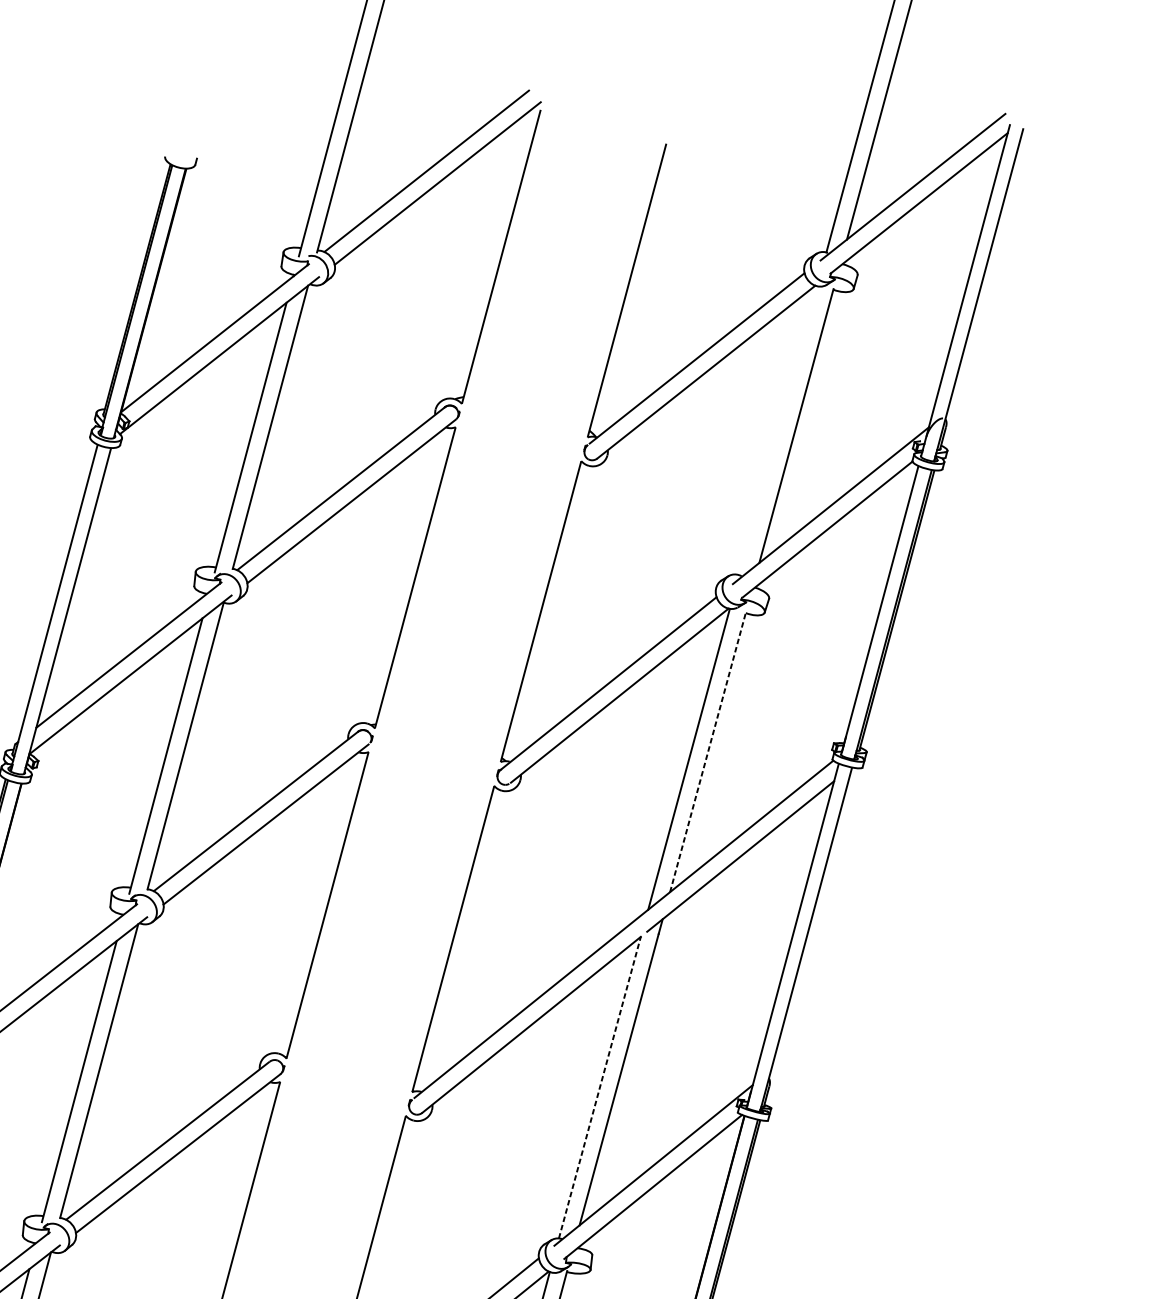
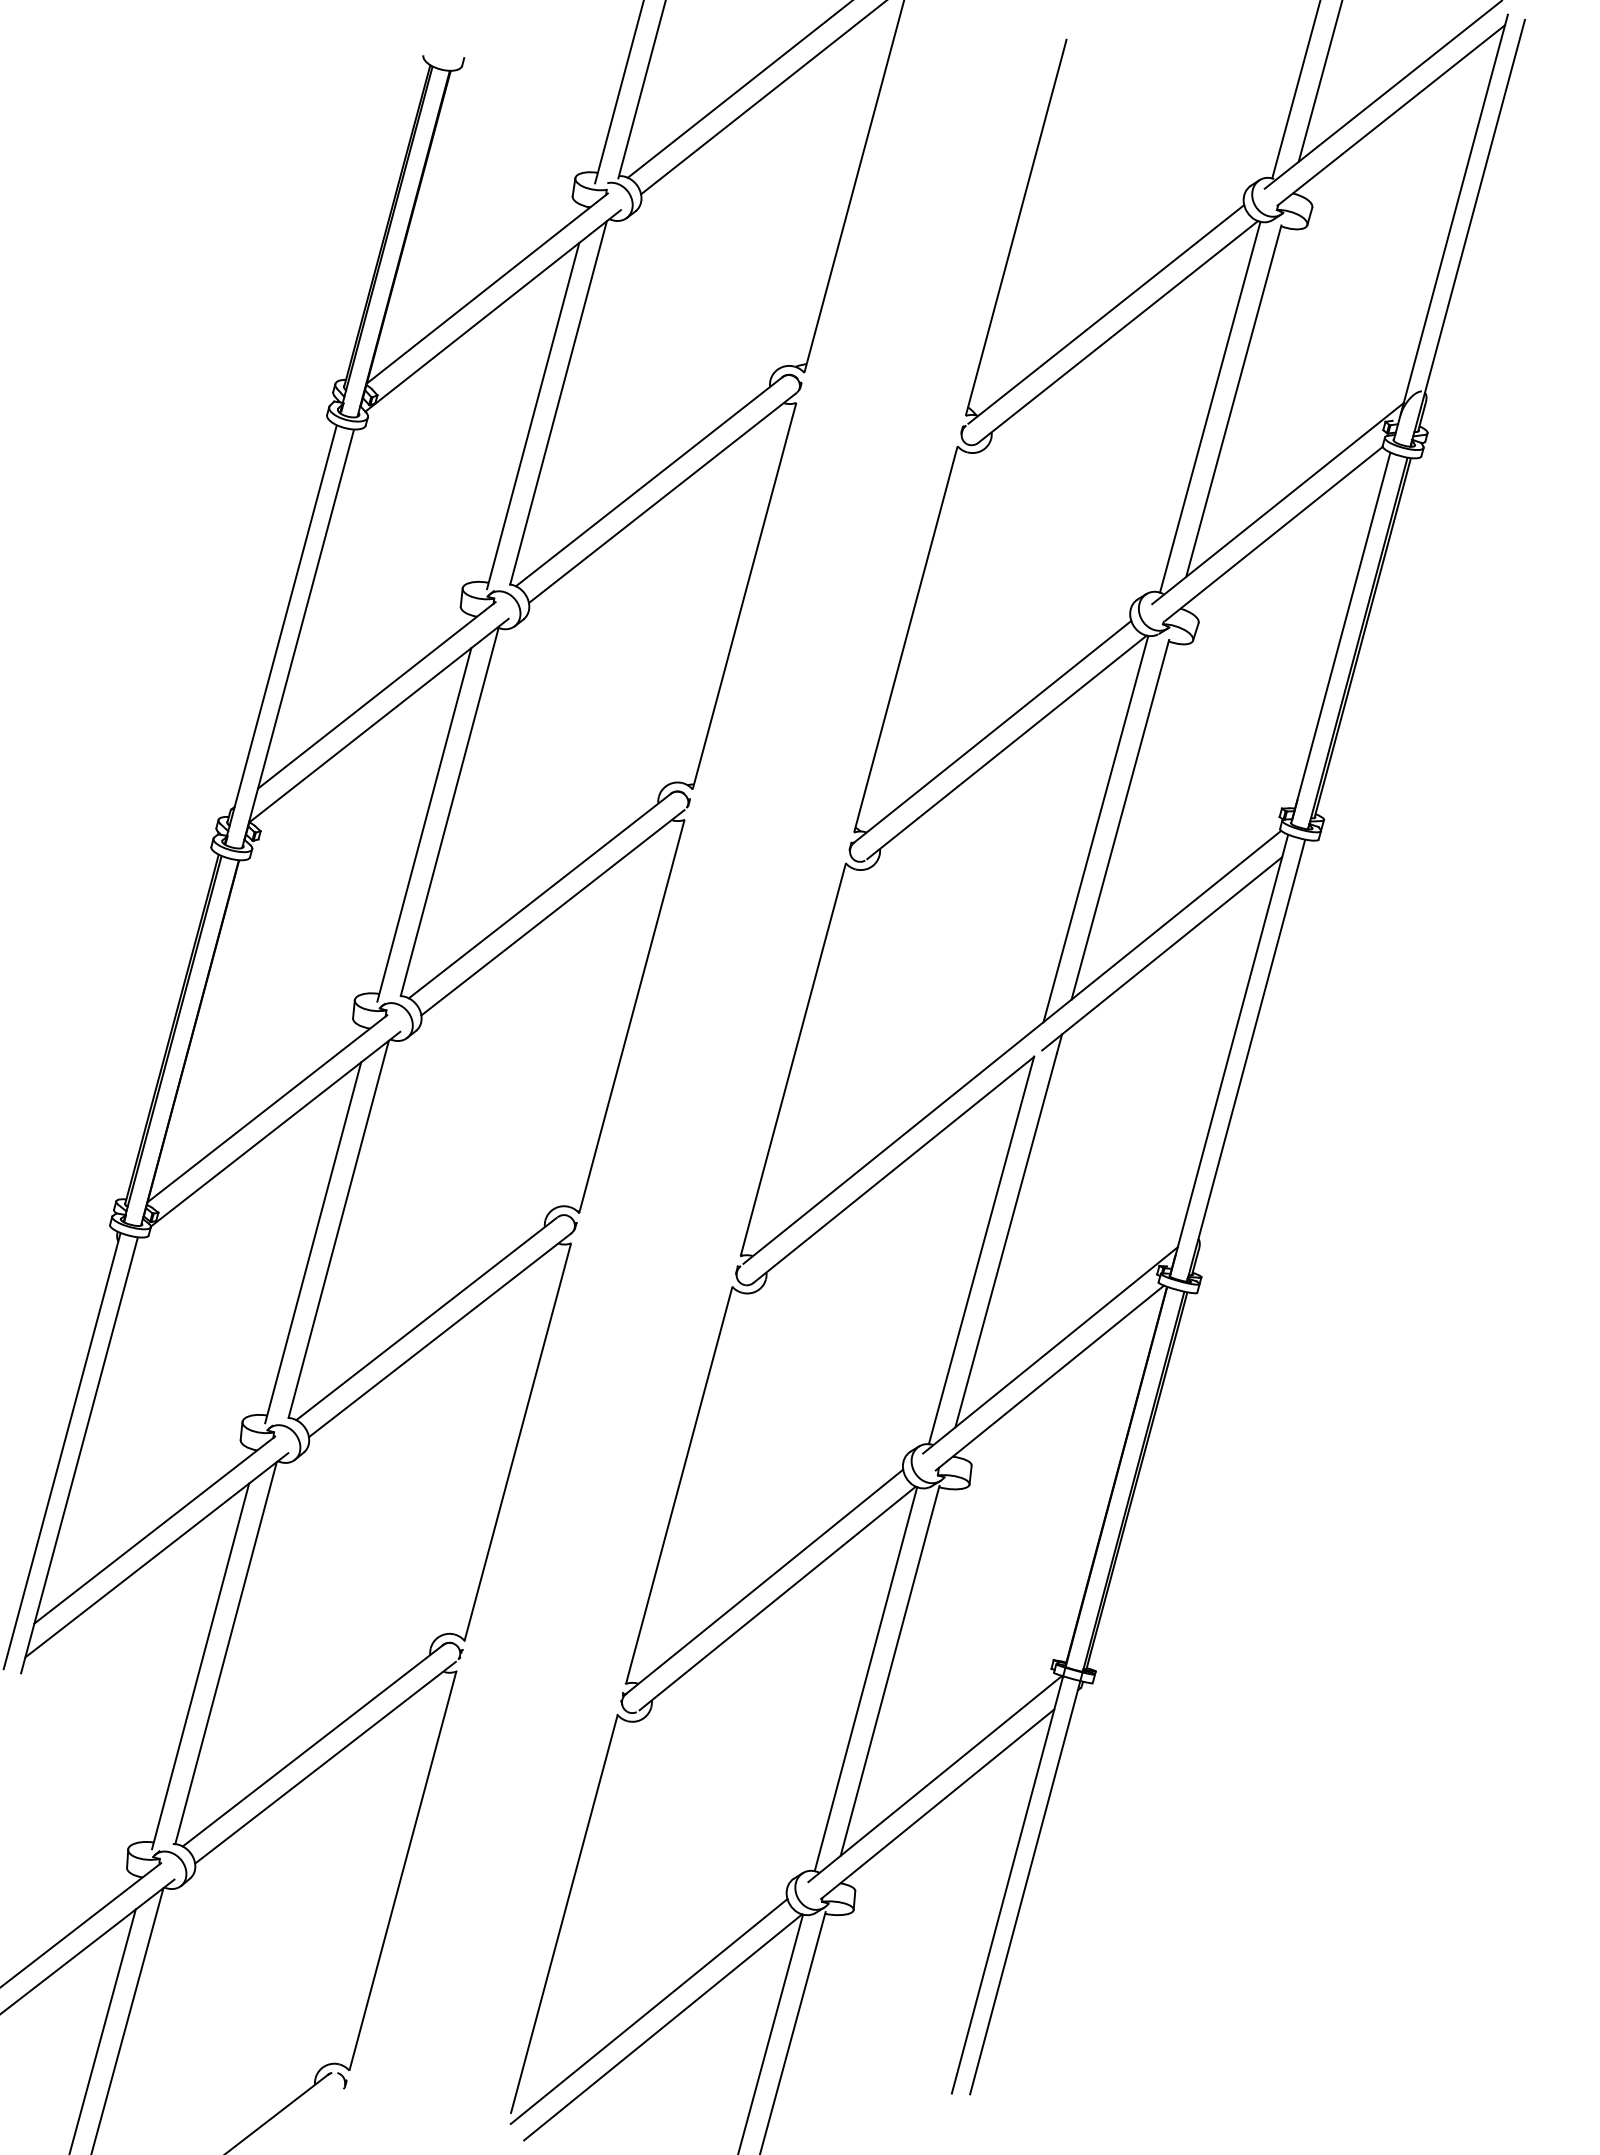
line: (778, 430) -> (1210, 406), added
line: (708, 751) -> (1120, 819), dashed -> solid
line: (599, 1087) -> (981, 1250), dashed -> solid

